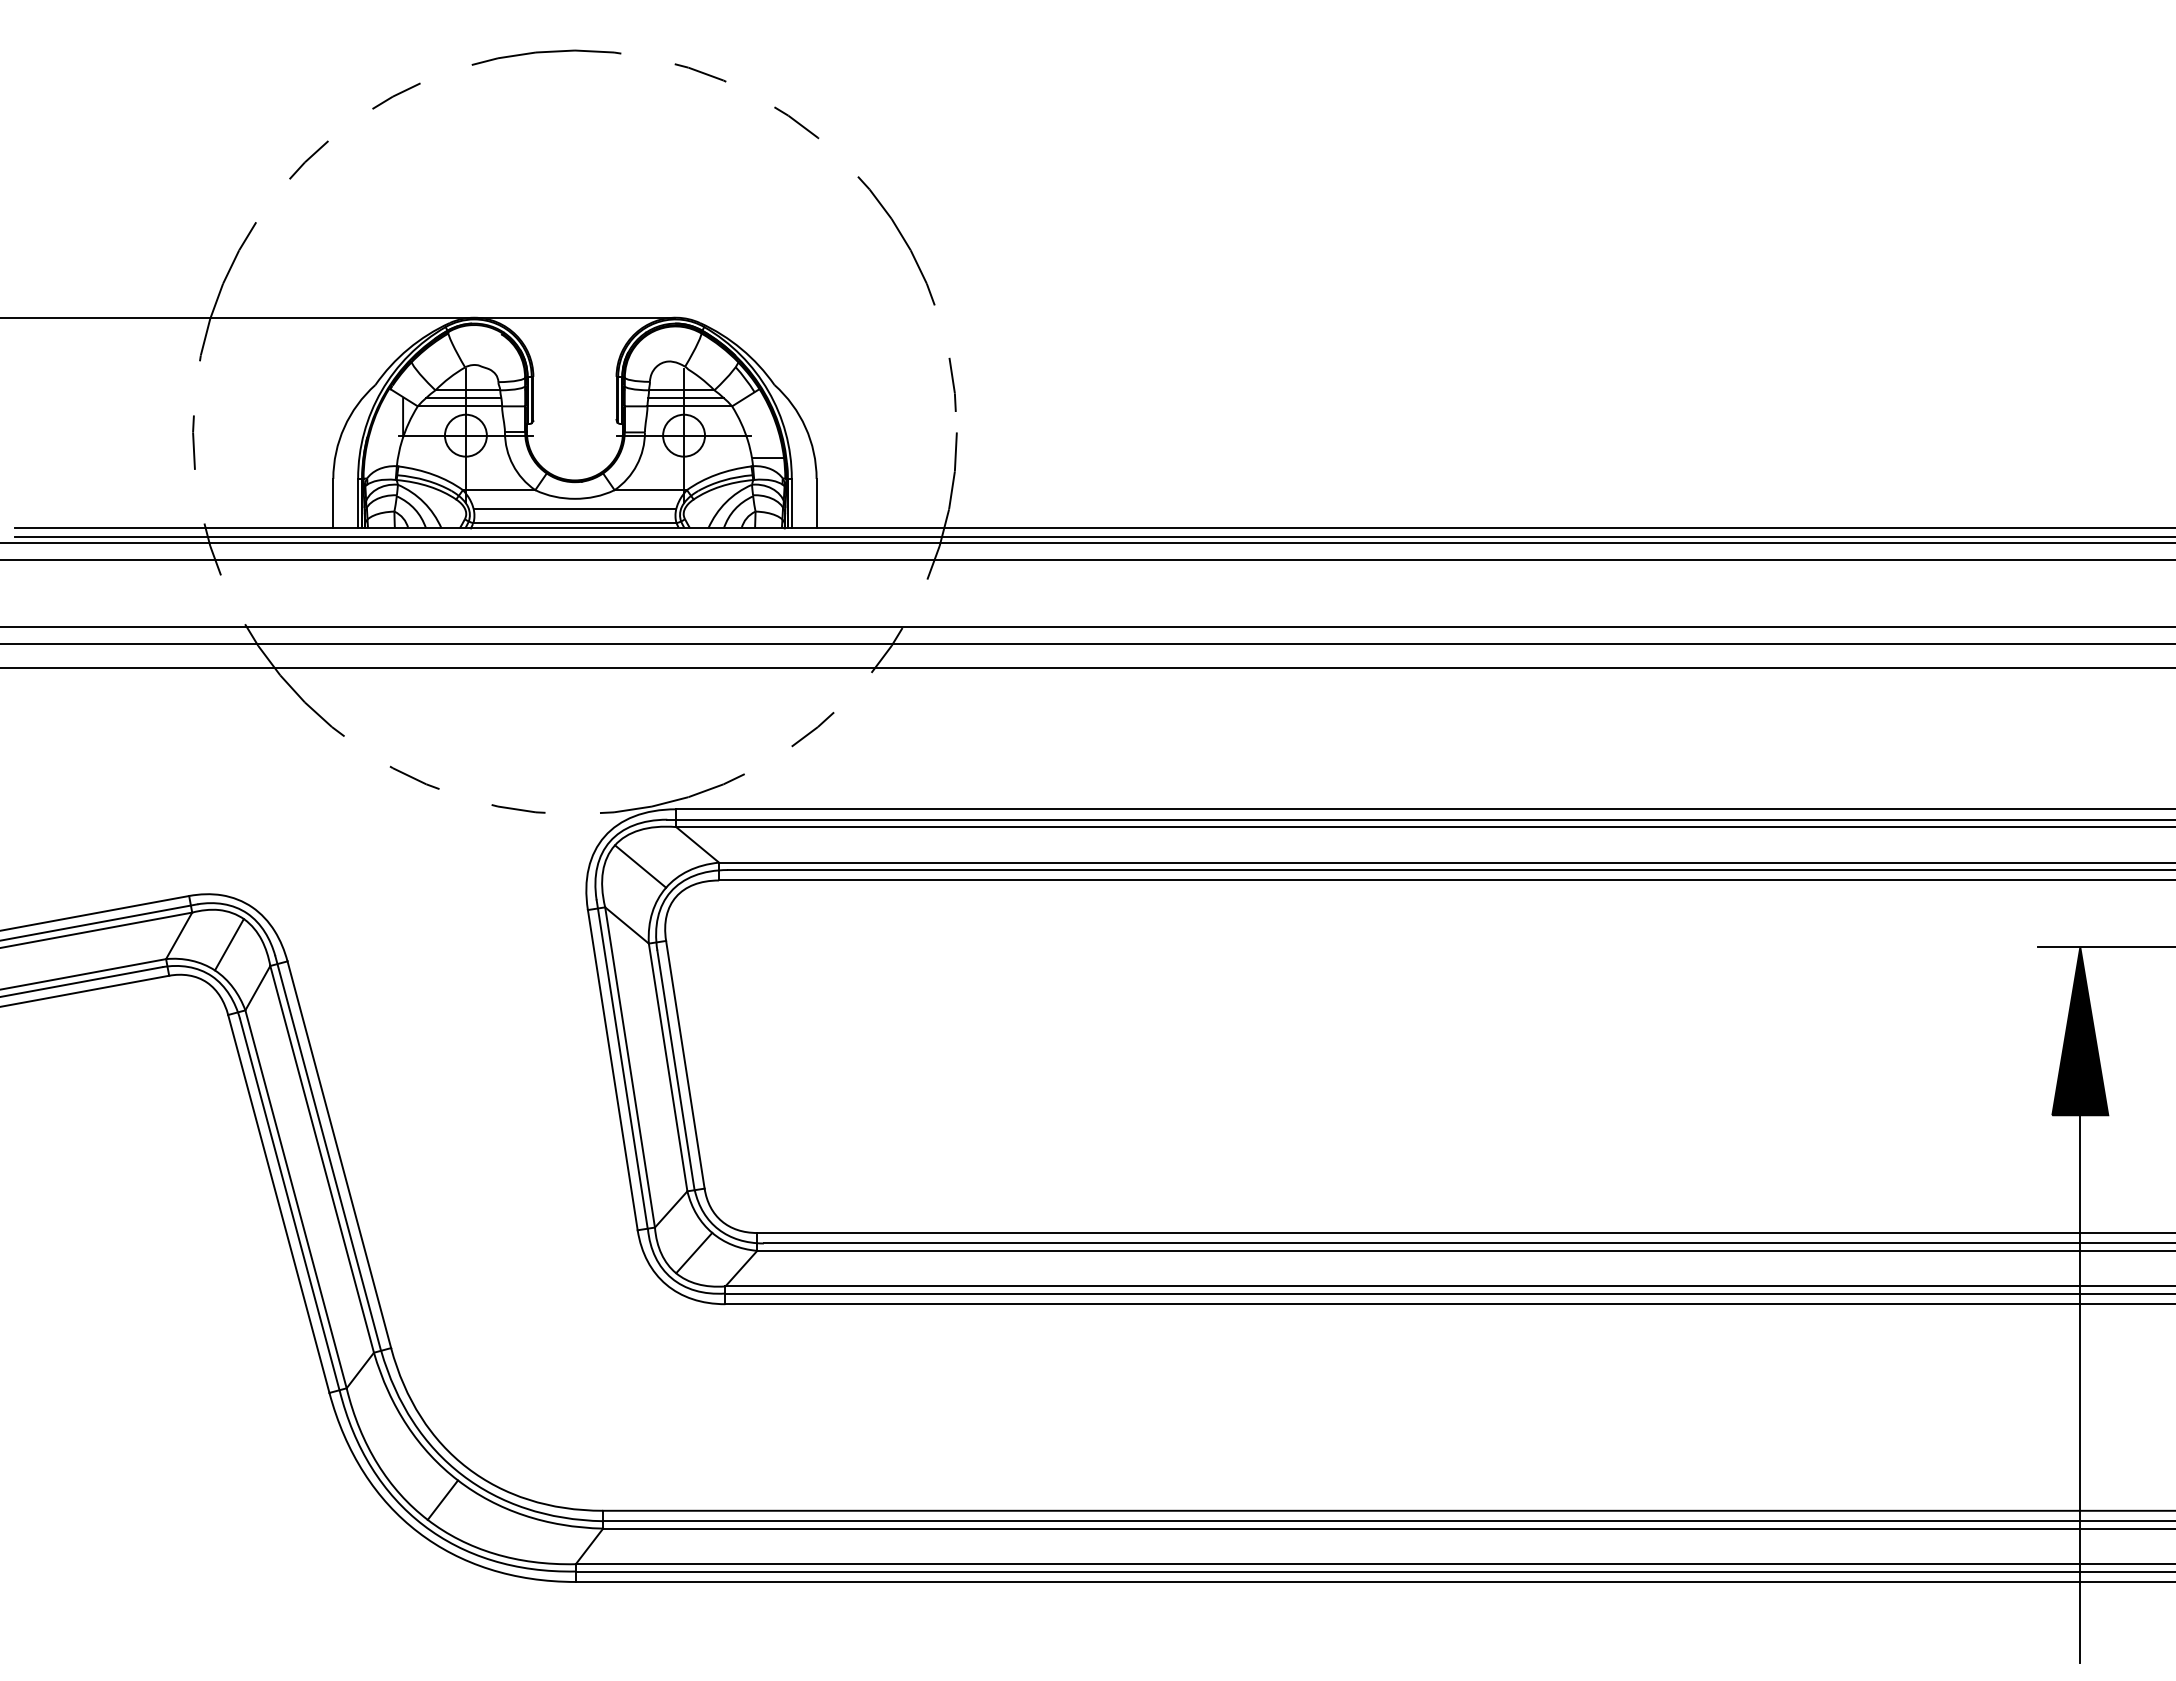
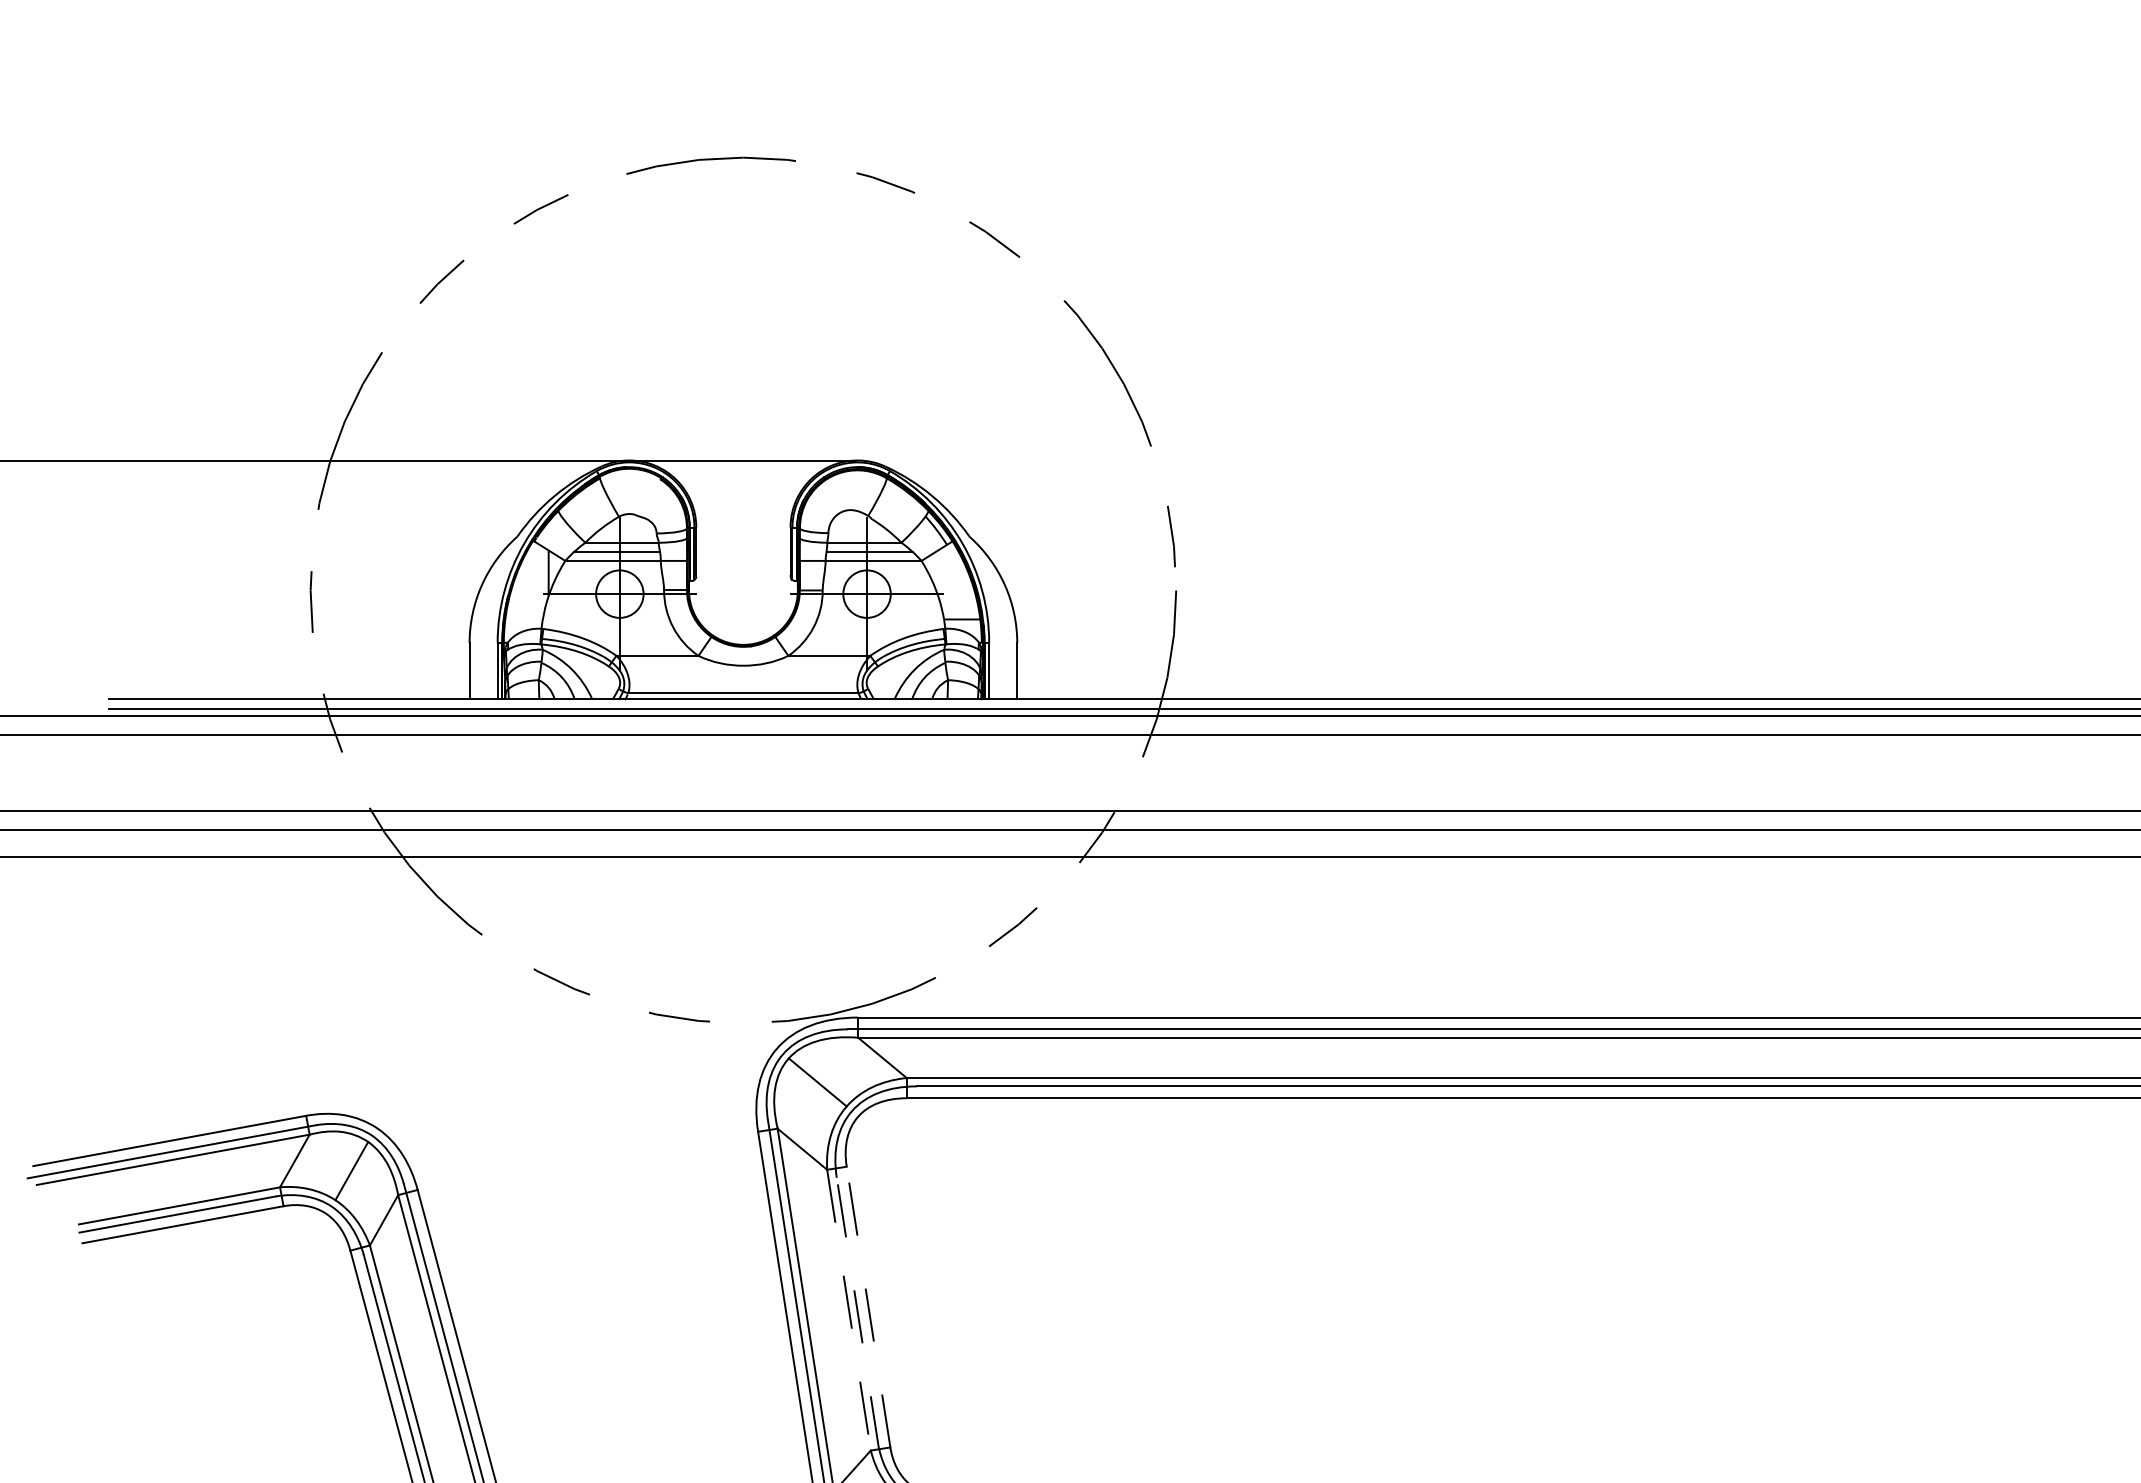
line: (574, 508) -> (742, 676), removed
line: (685, 1064) -> (868, 1306), solid -> dashed
line: (668, 1067) -> (849, 1310), solid -> dashed
line: (675, 1069) -> (857, 1312), solid -> dashed

